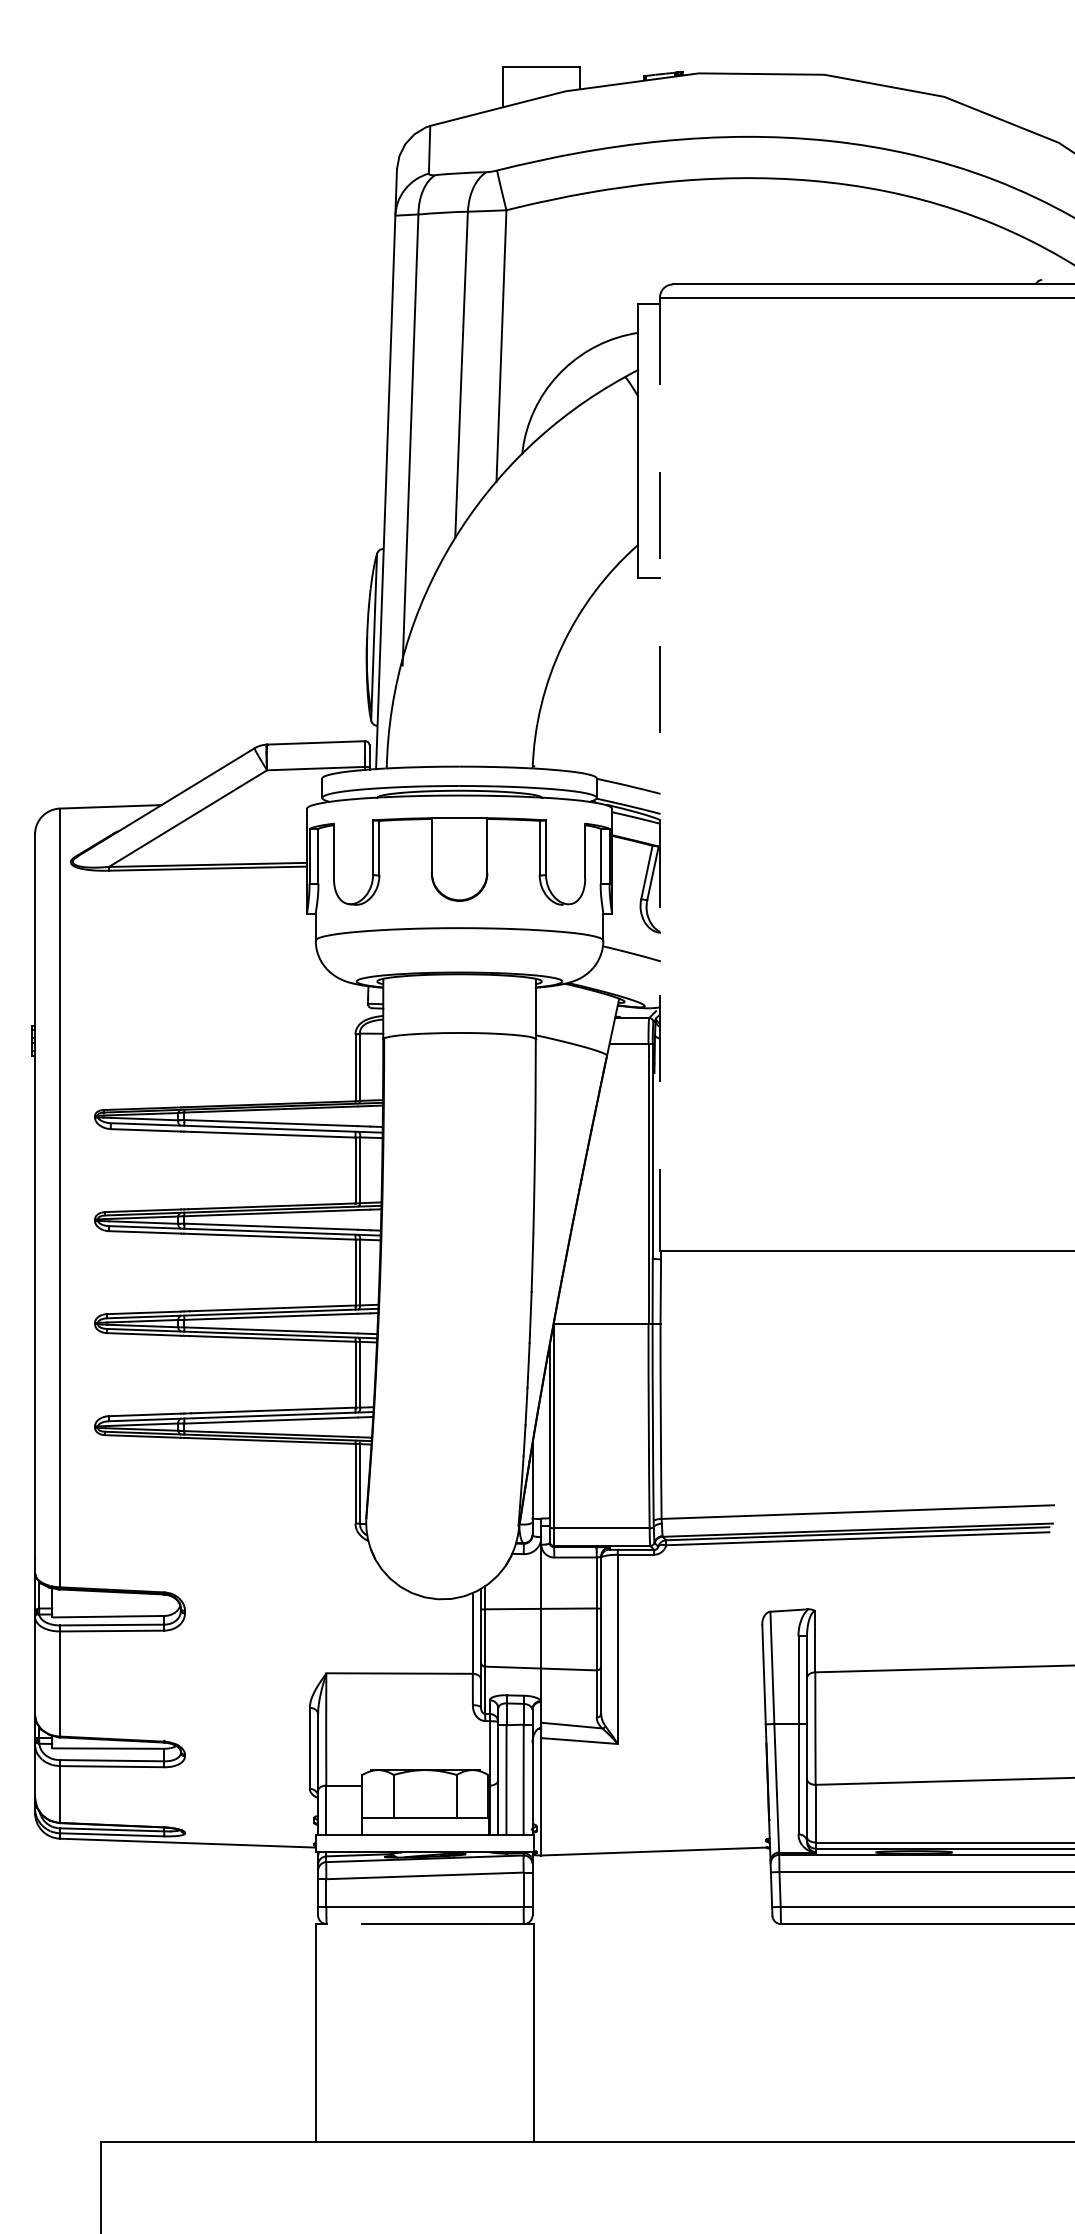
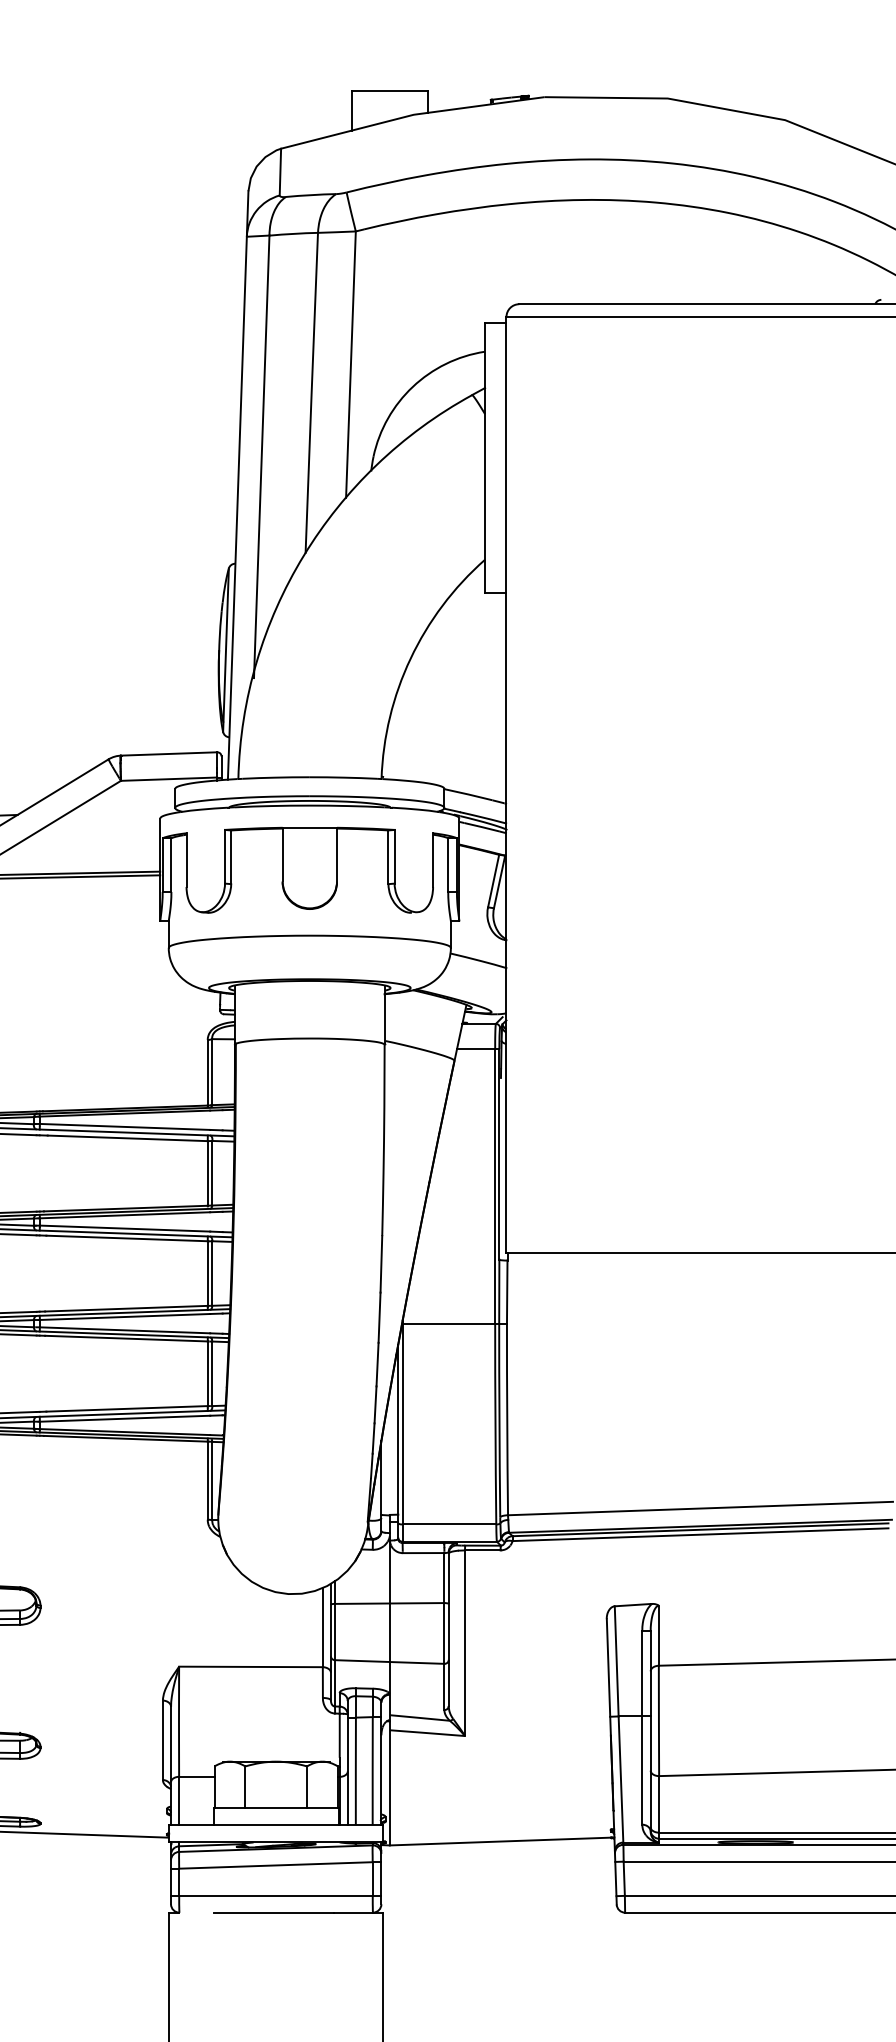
line: (660, 774) -> (506, 784), dashed -> solid

